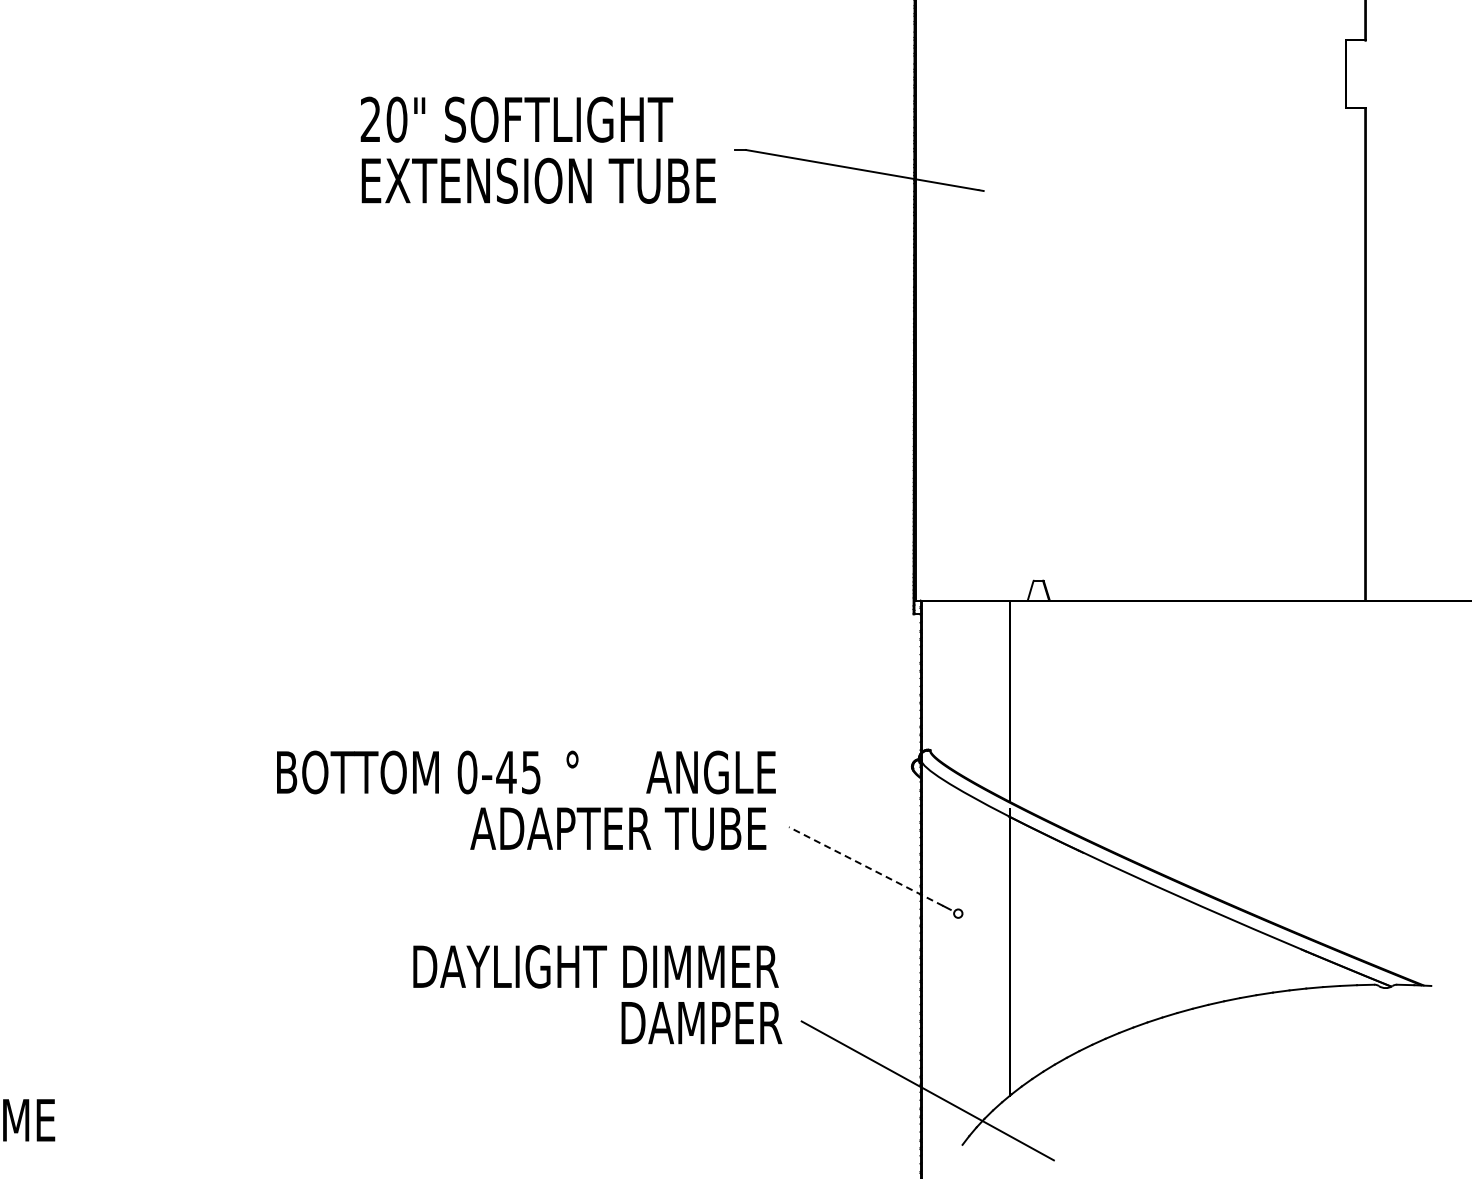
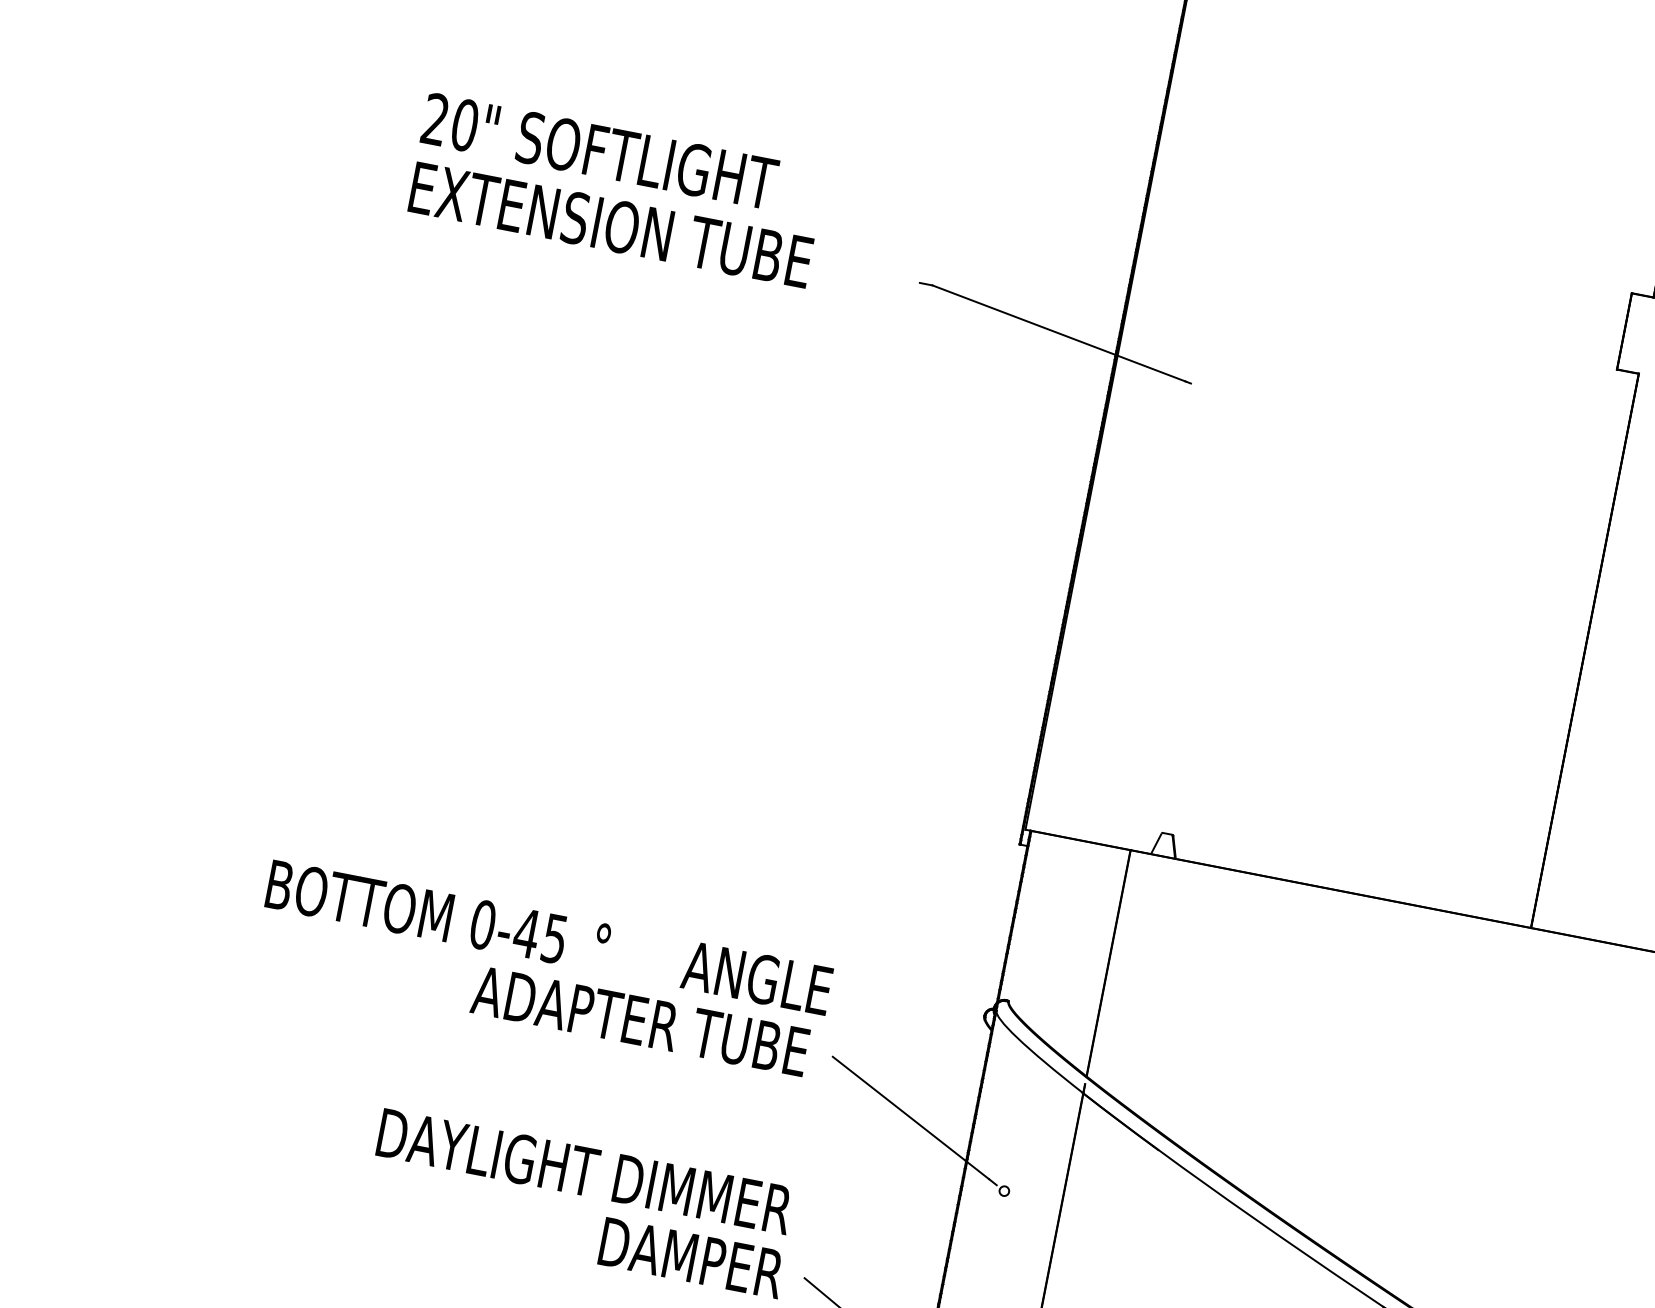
text: (537, 149) -> (616, 189), moved
line: (866, 866) -> (911, 1118), dashed -> solid

